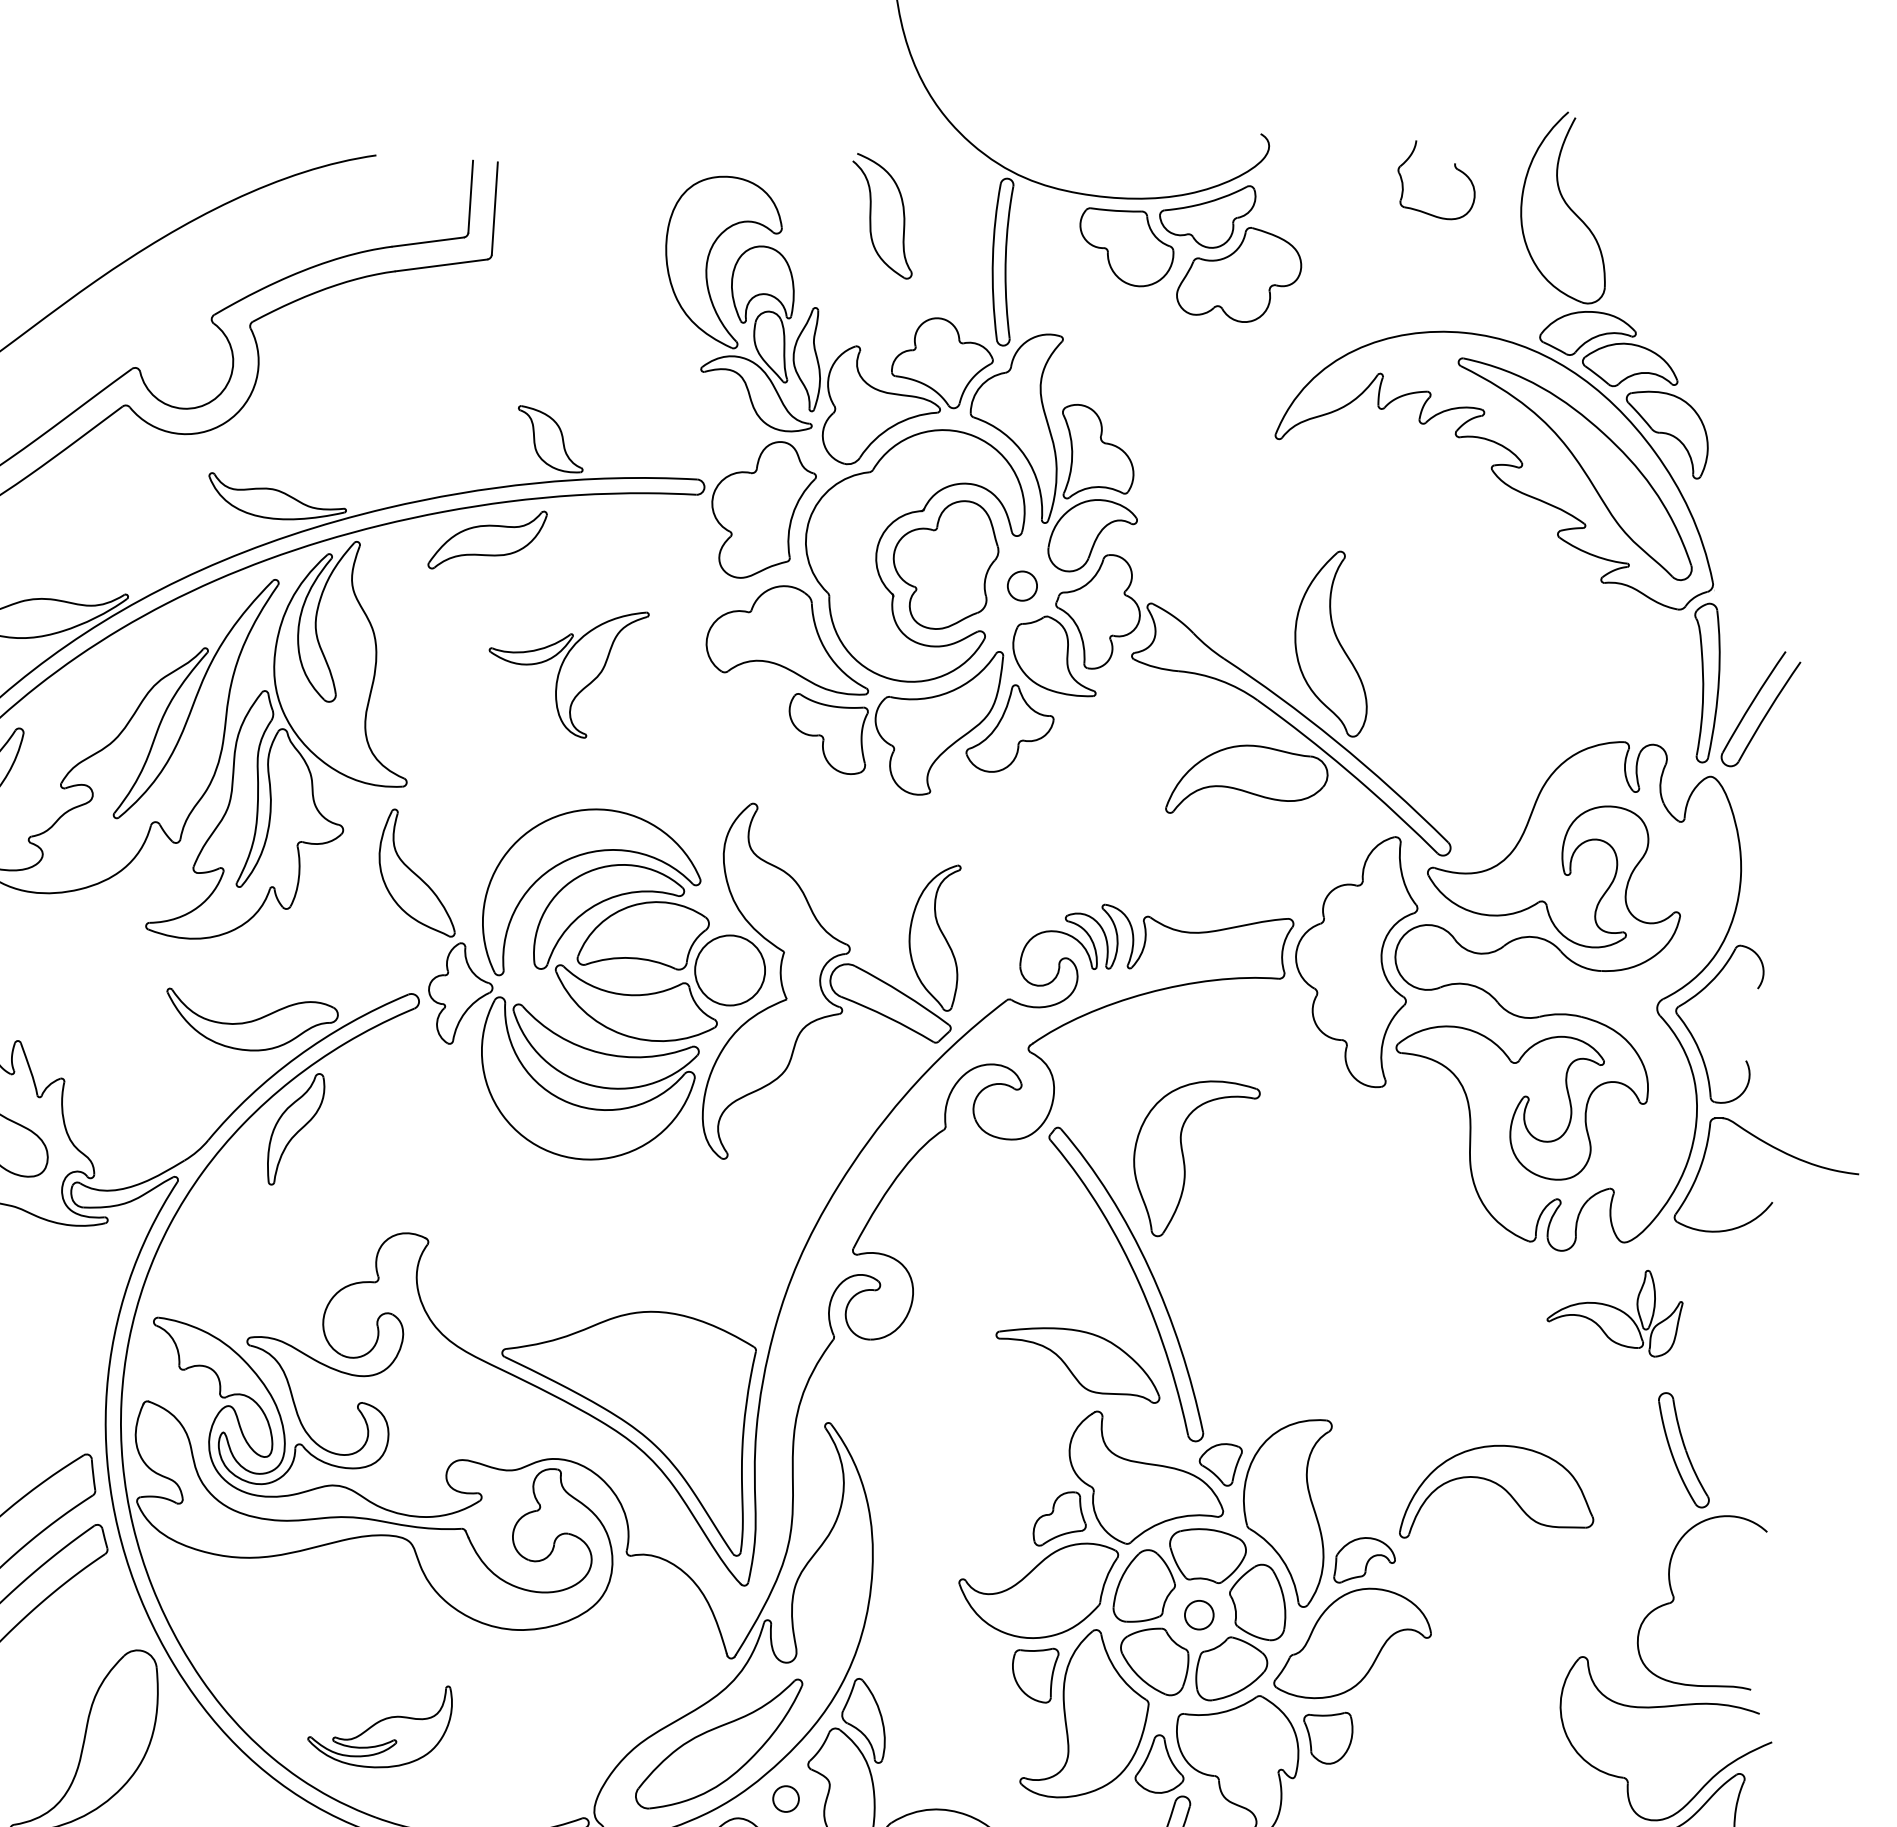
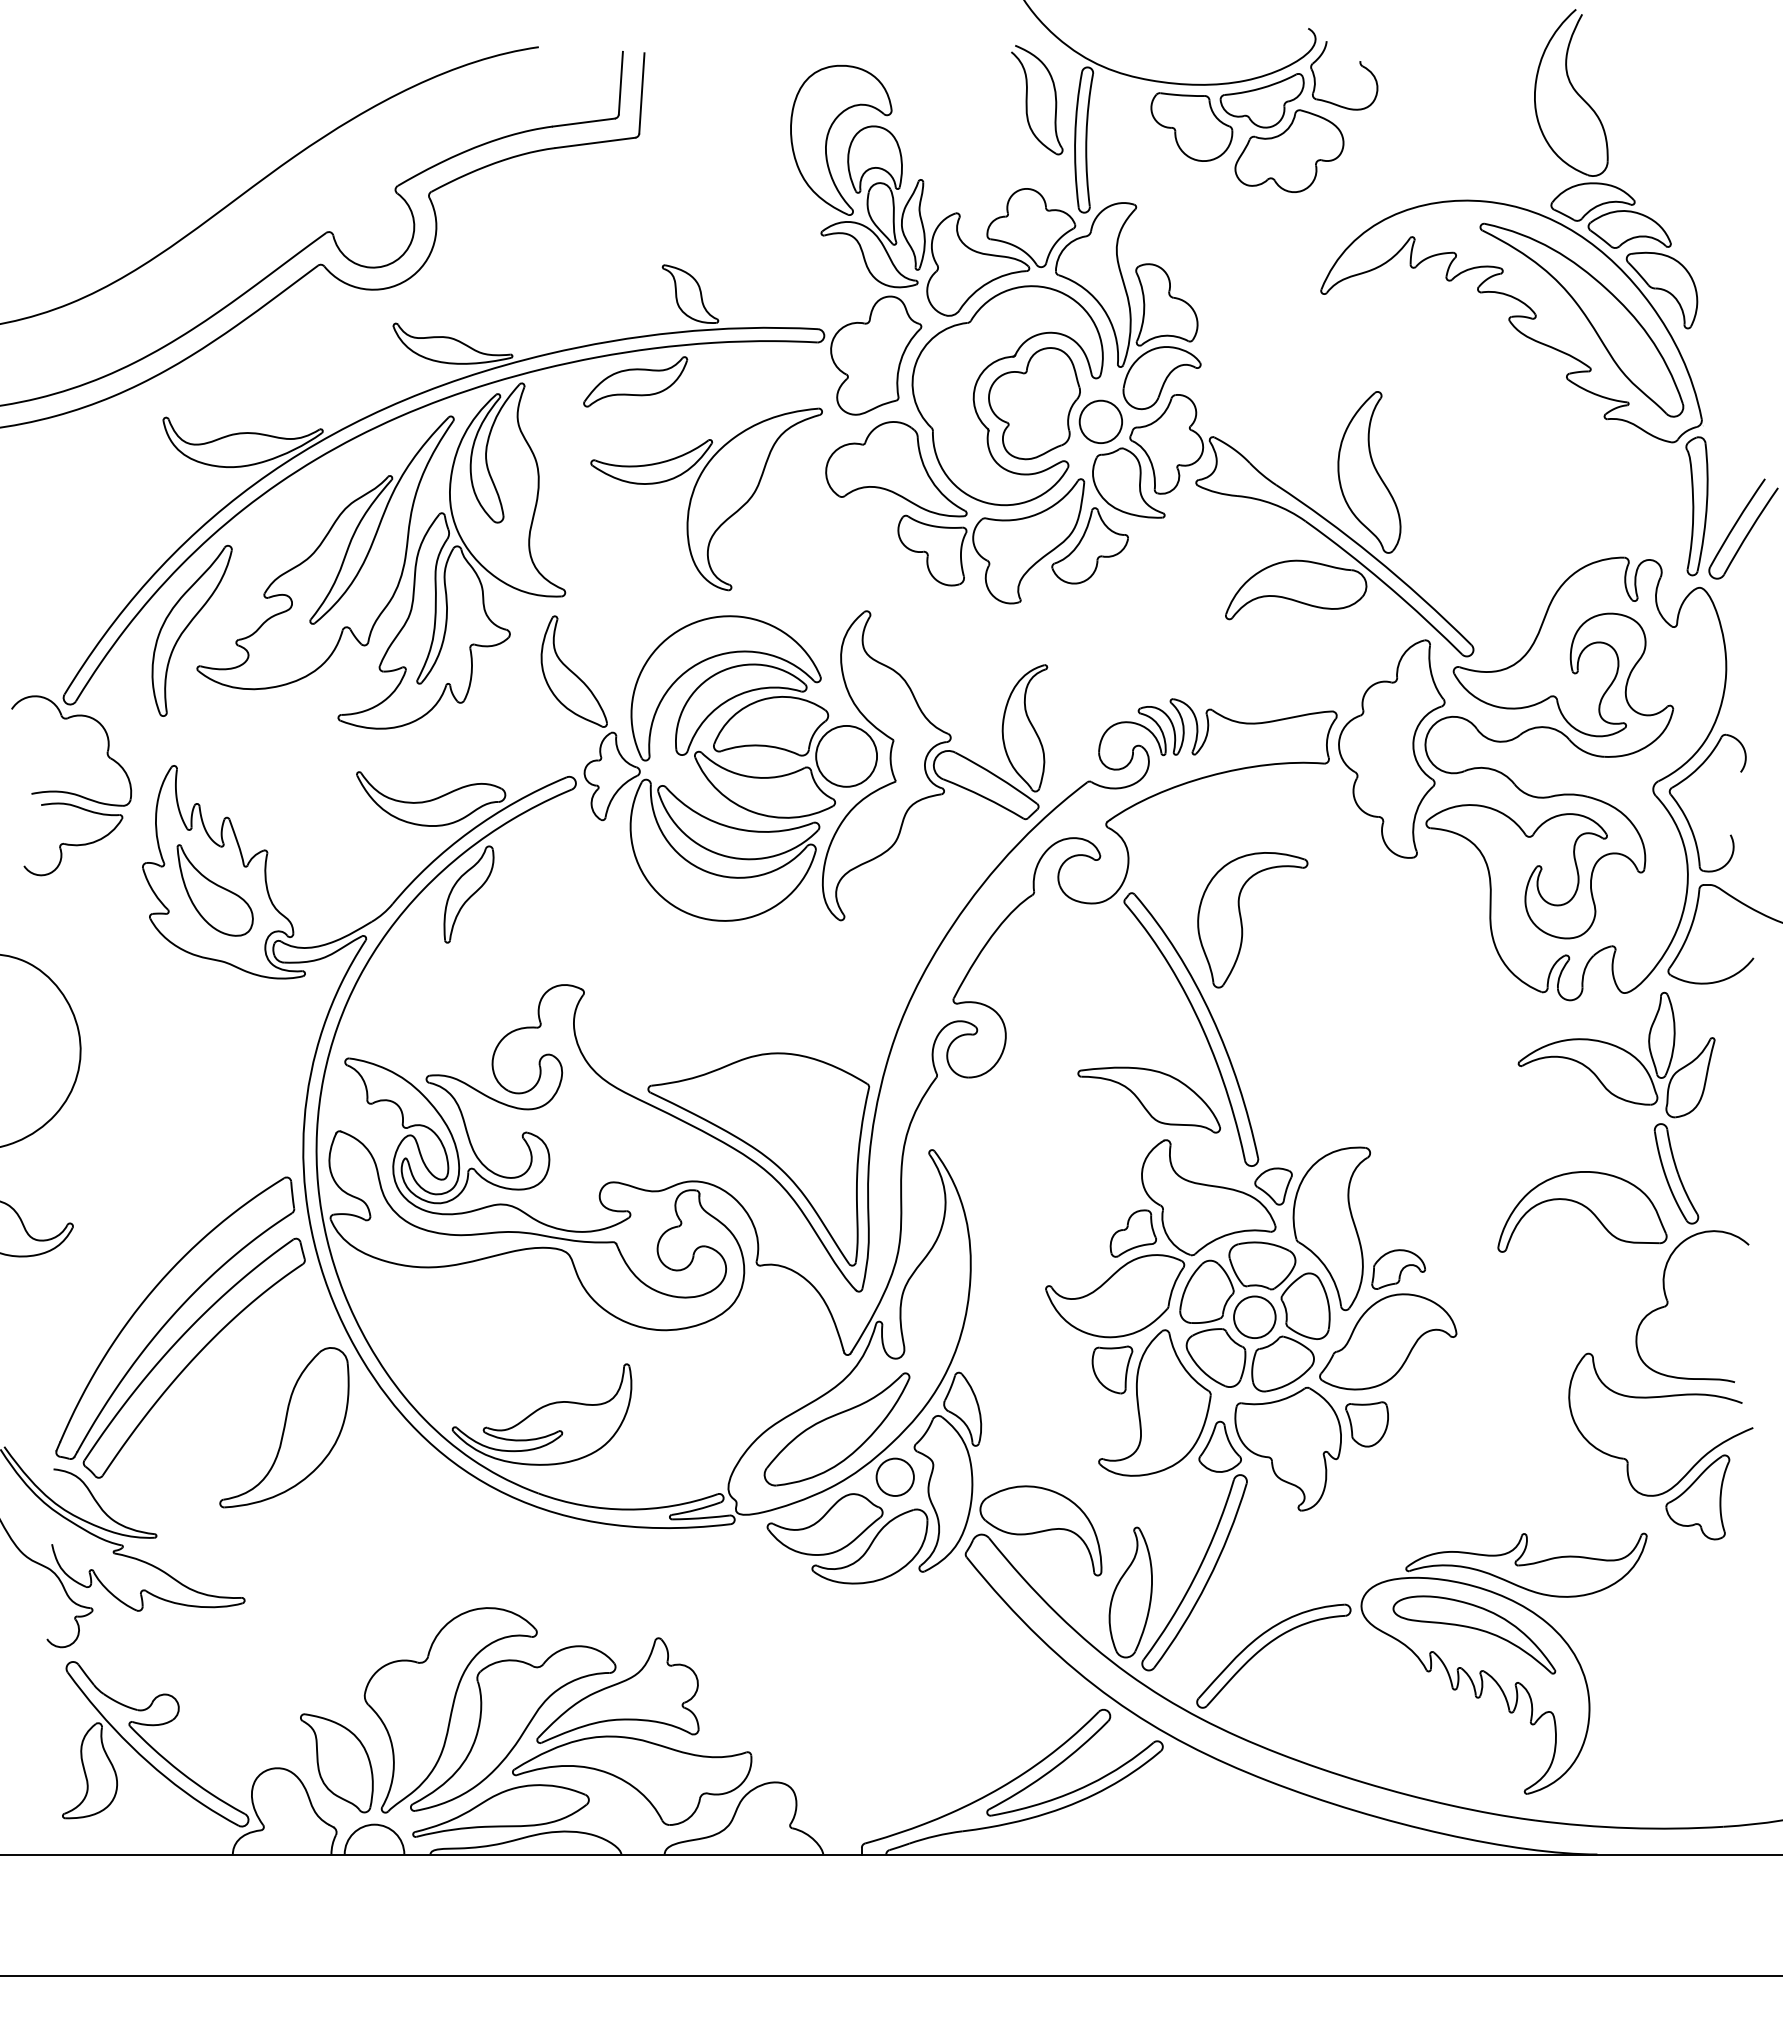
part: (1454, 167) -> (1359, 64), moved
part: (871, 216) -> (1027, 100), moved
circle: (1021, 585) -> (1100, 421), size x1.67
part: (569, 675) -> (706, 499), size x1.67
part: (1614, 1313) -> (1616, 1054), size x1.67
part: (1496, 1491) -> (1582, 1211), moved
circle: (1198, 1615) -> (1254, 1317), size x1.67
part: (379, 1726) -> (541, 1414), size x1.43
circle: (785, 1798) -> (894, 1476), size x1.67

